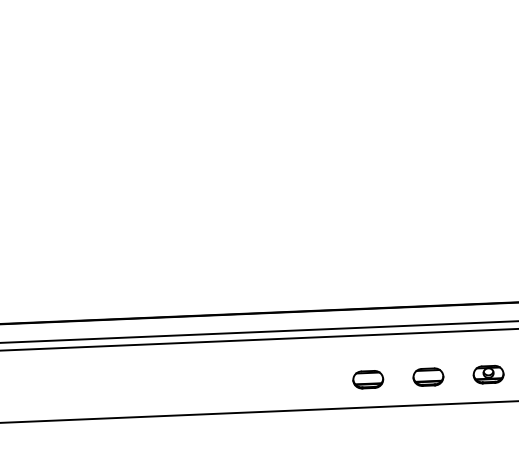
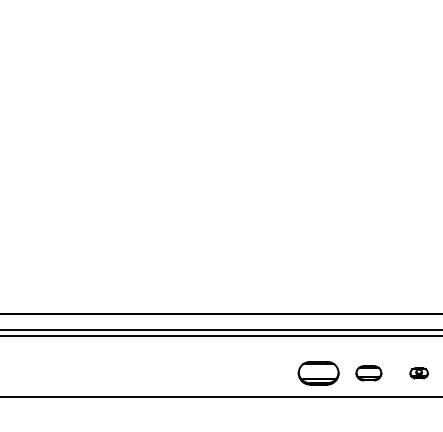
part: (487, 374) -> (418, 373), size x0.7
part: (368, 379) -> (318, 373), size x1.6

